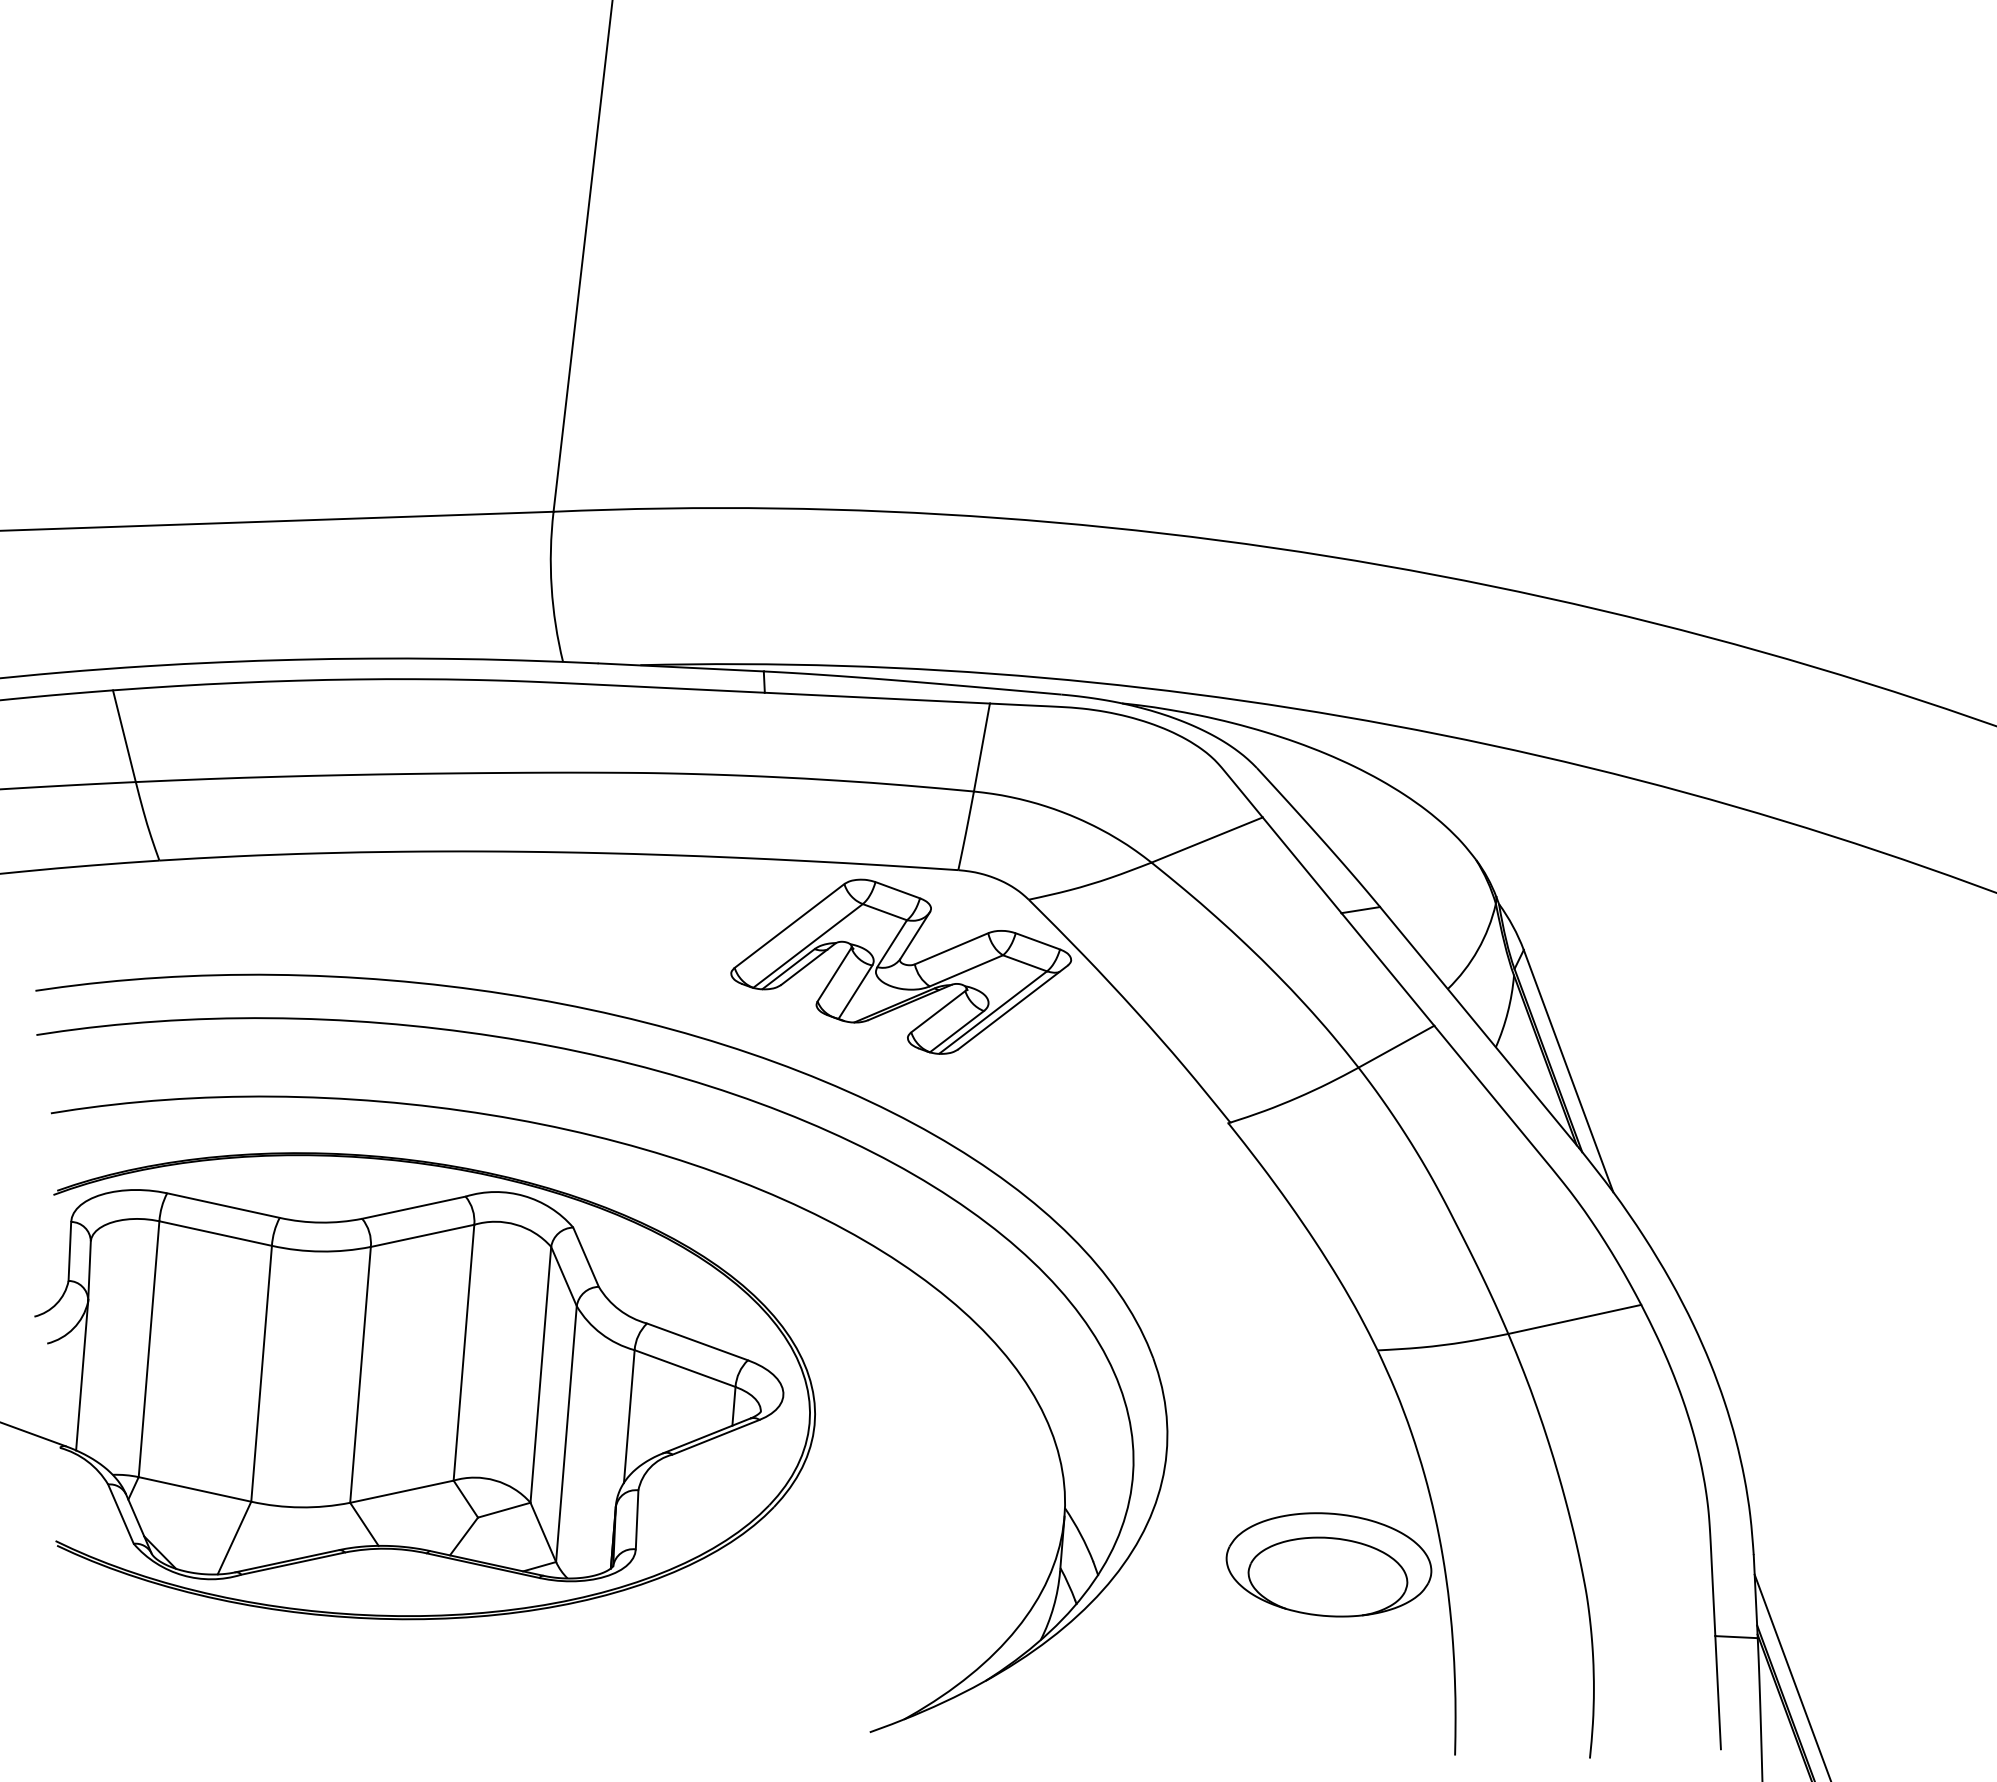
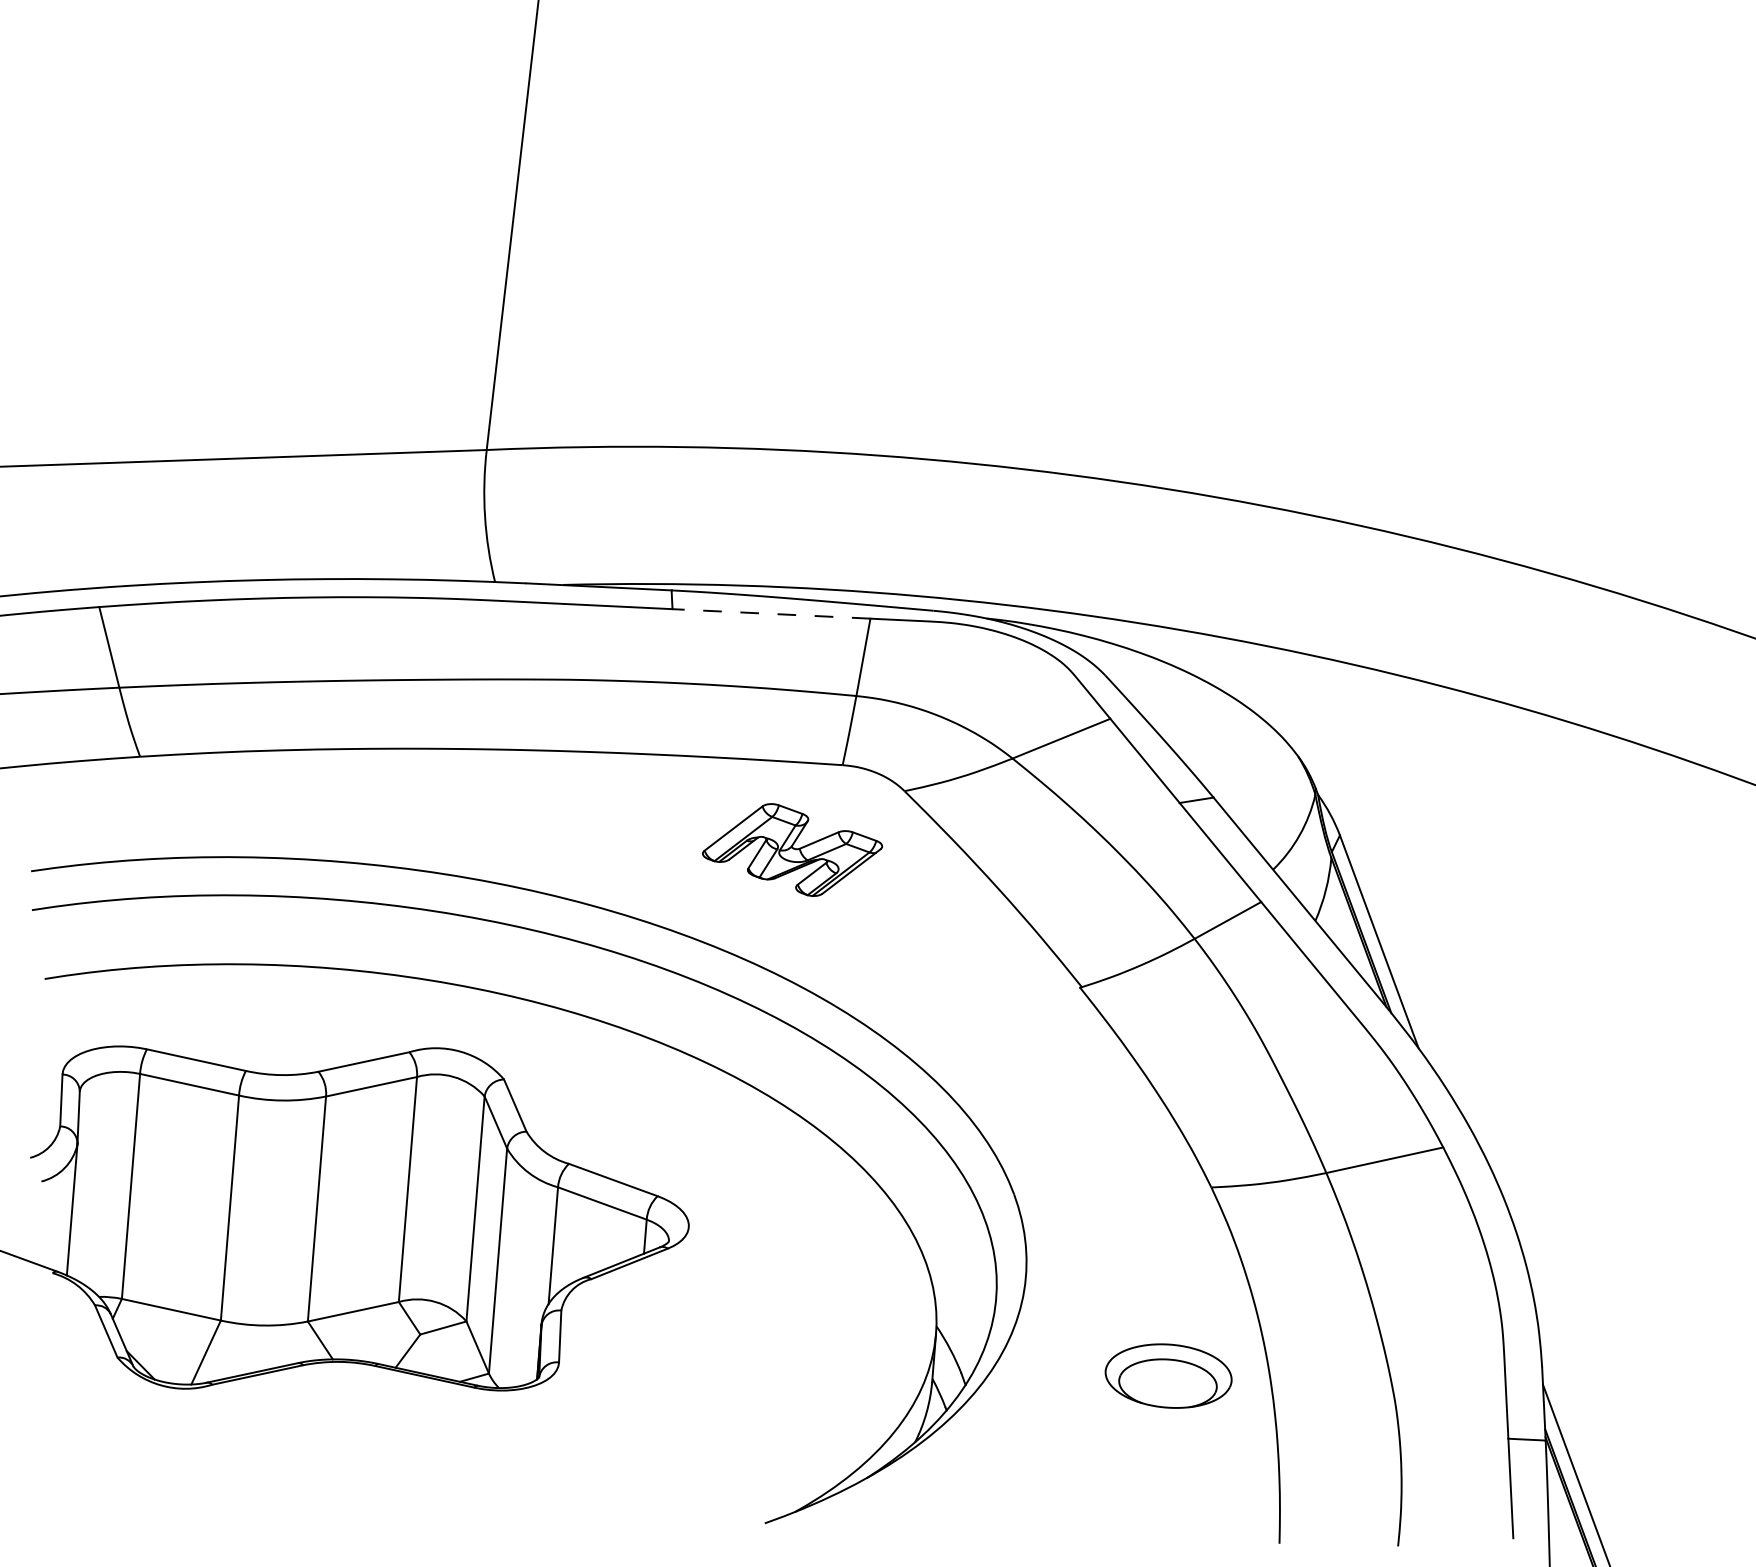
line: (877, 698) -> (771, 614), solid -> dashed
part: (901, 966) -> (792, 849), size x0.6
part: (478, 1174) -> (420, 1032), removed
part: (1328, 1564) -> (1168, 1375), size x0.7

